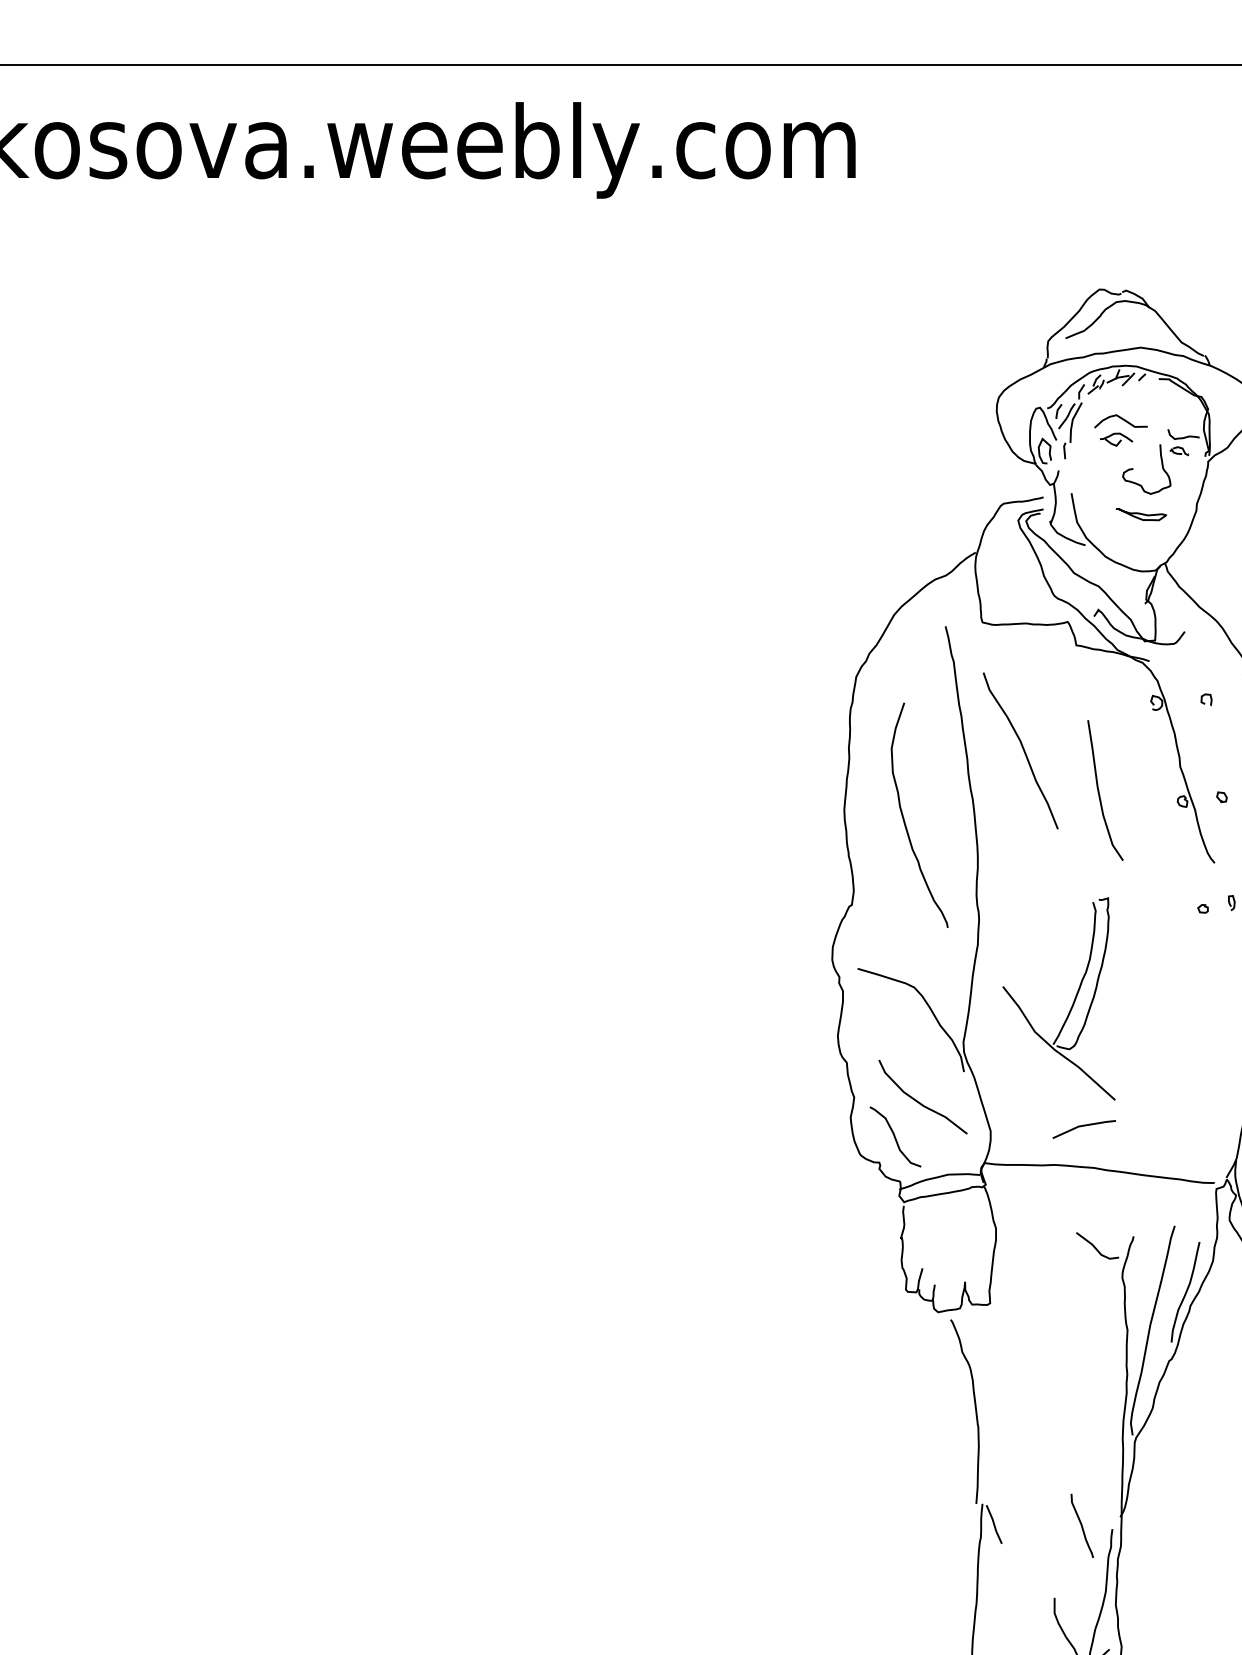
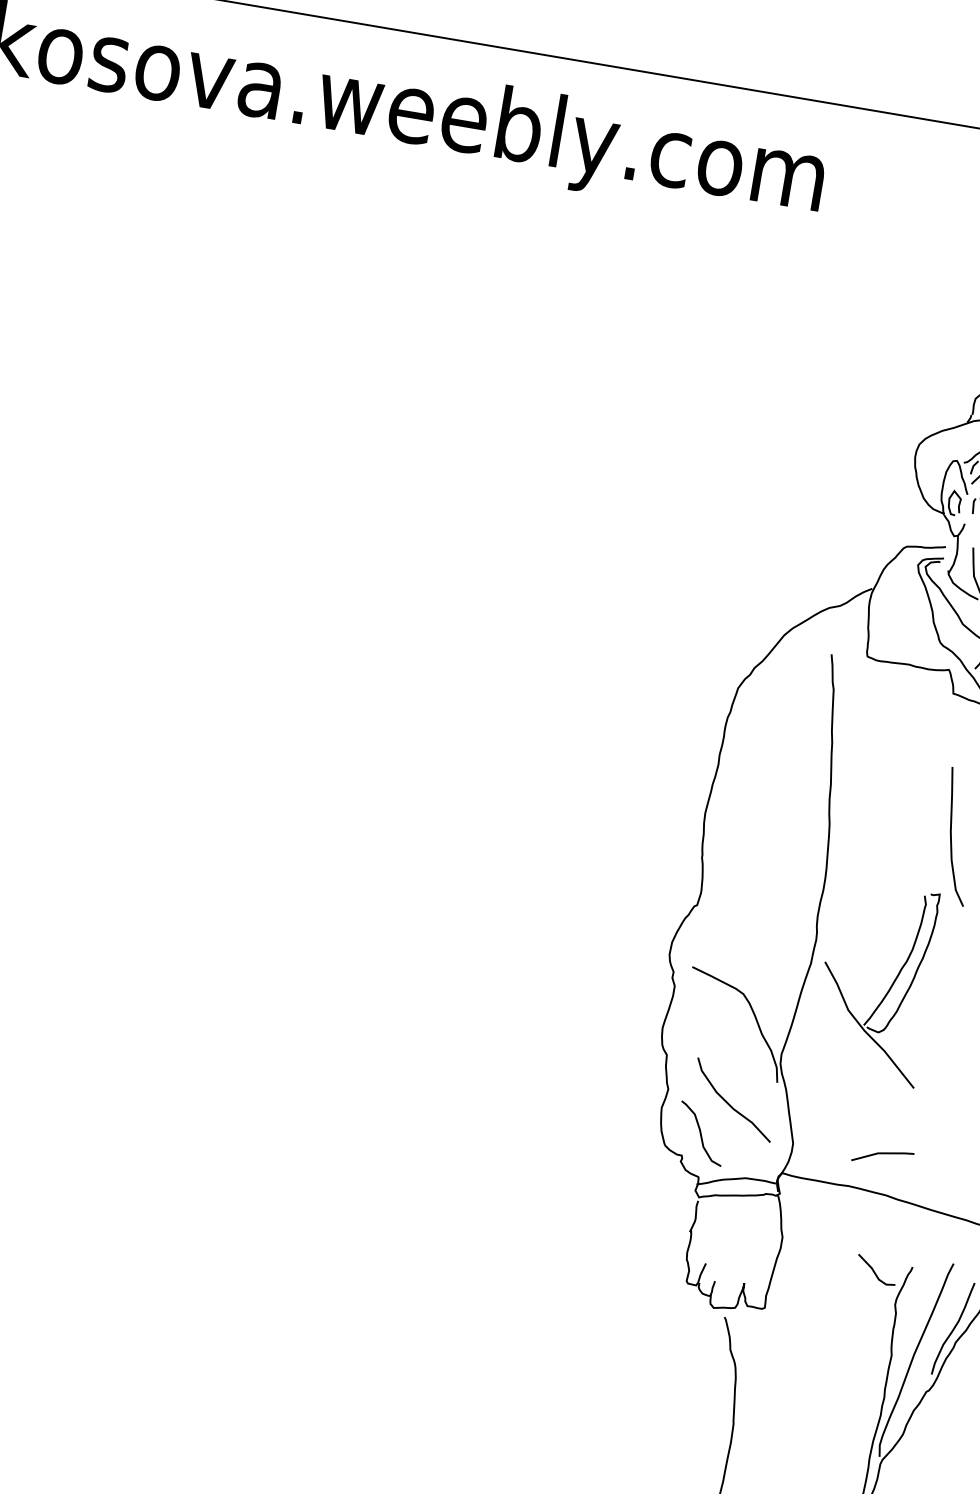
curve: (1022, 749) -> (885, 784), removed
curve: (904, 818) -> (761, 831), removed
part: (1071, 1005) -> (887, 990), moved

